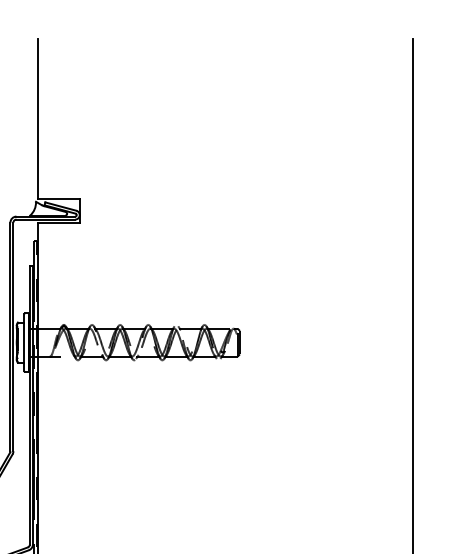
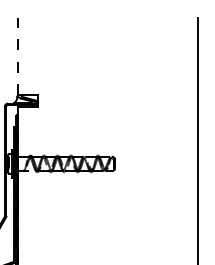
line: (38, 118) -> (18, 56), solid -> dashed

